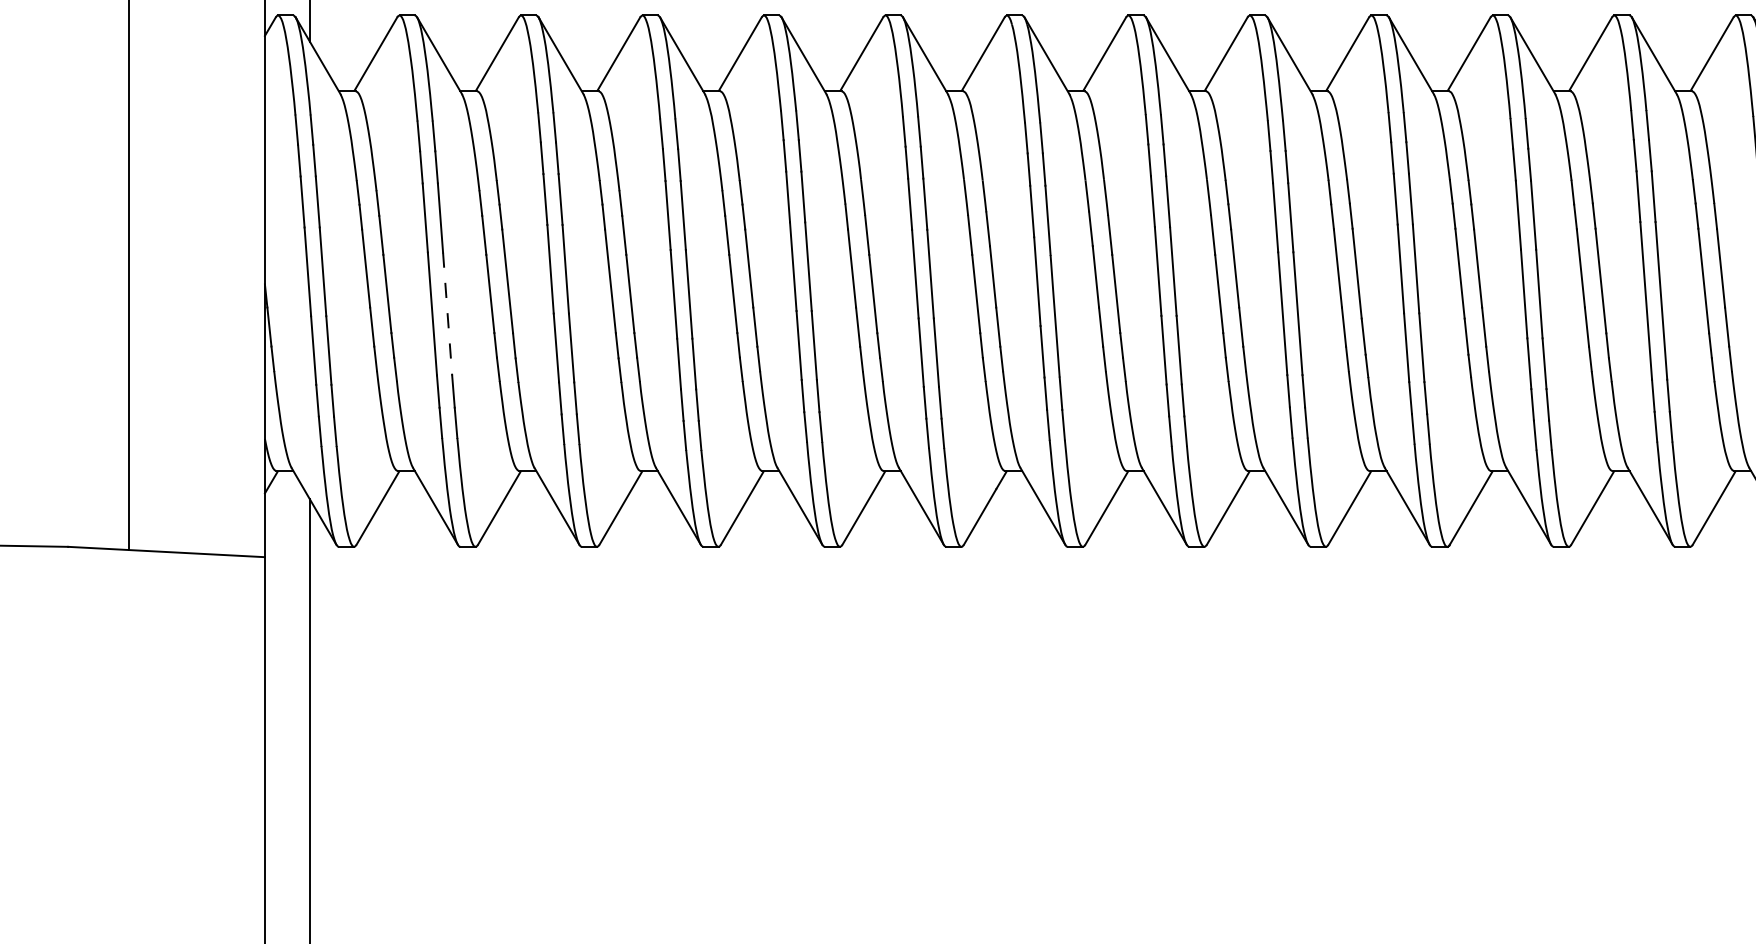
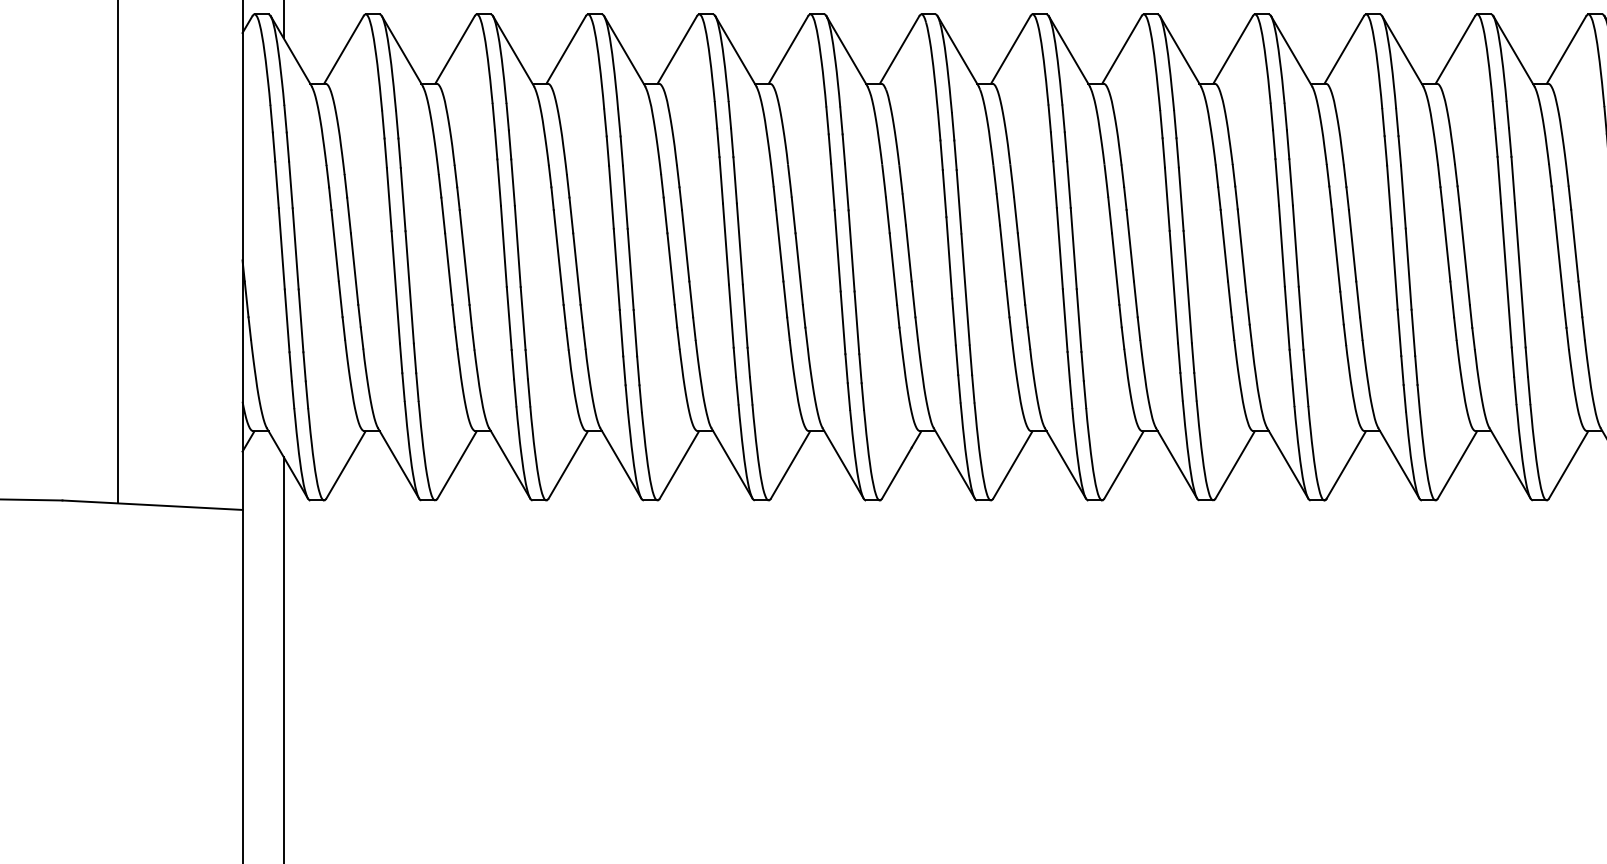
line: (447, 314) -> (409, 287), dashed -> solid

